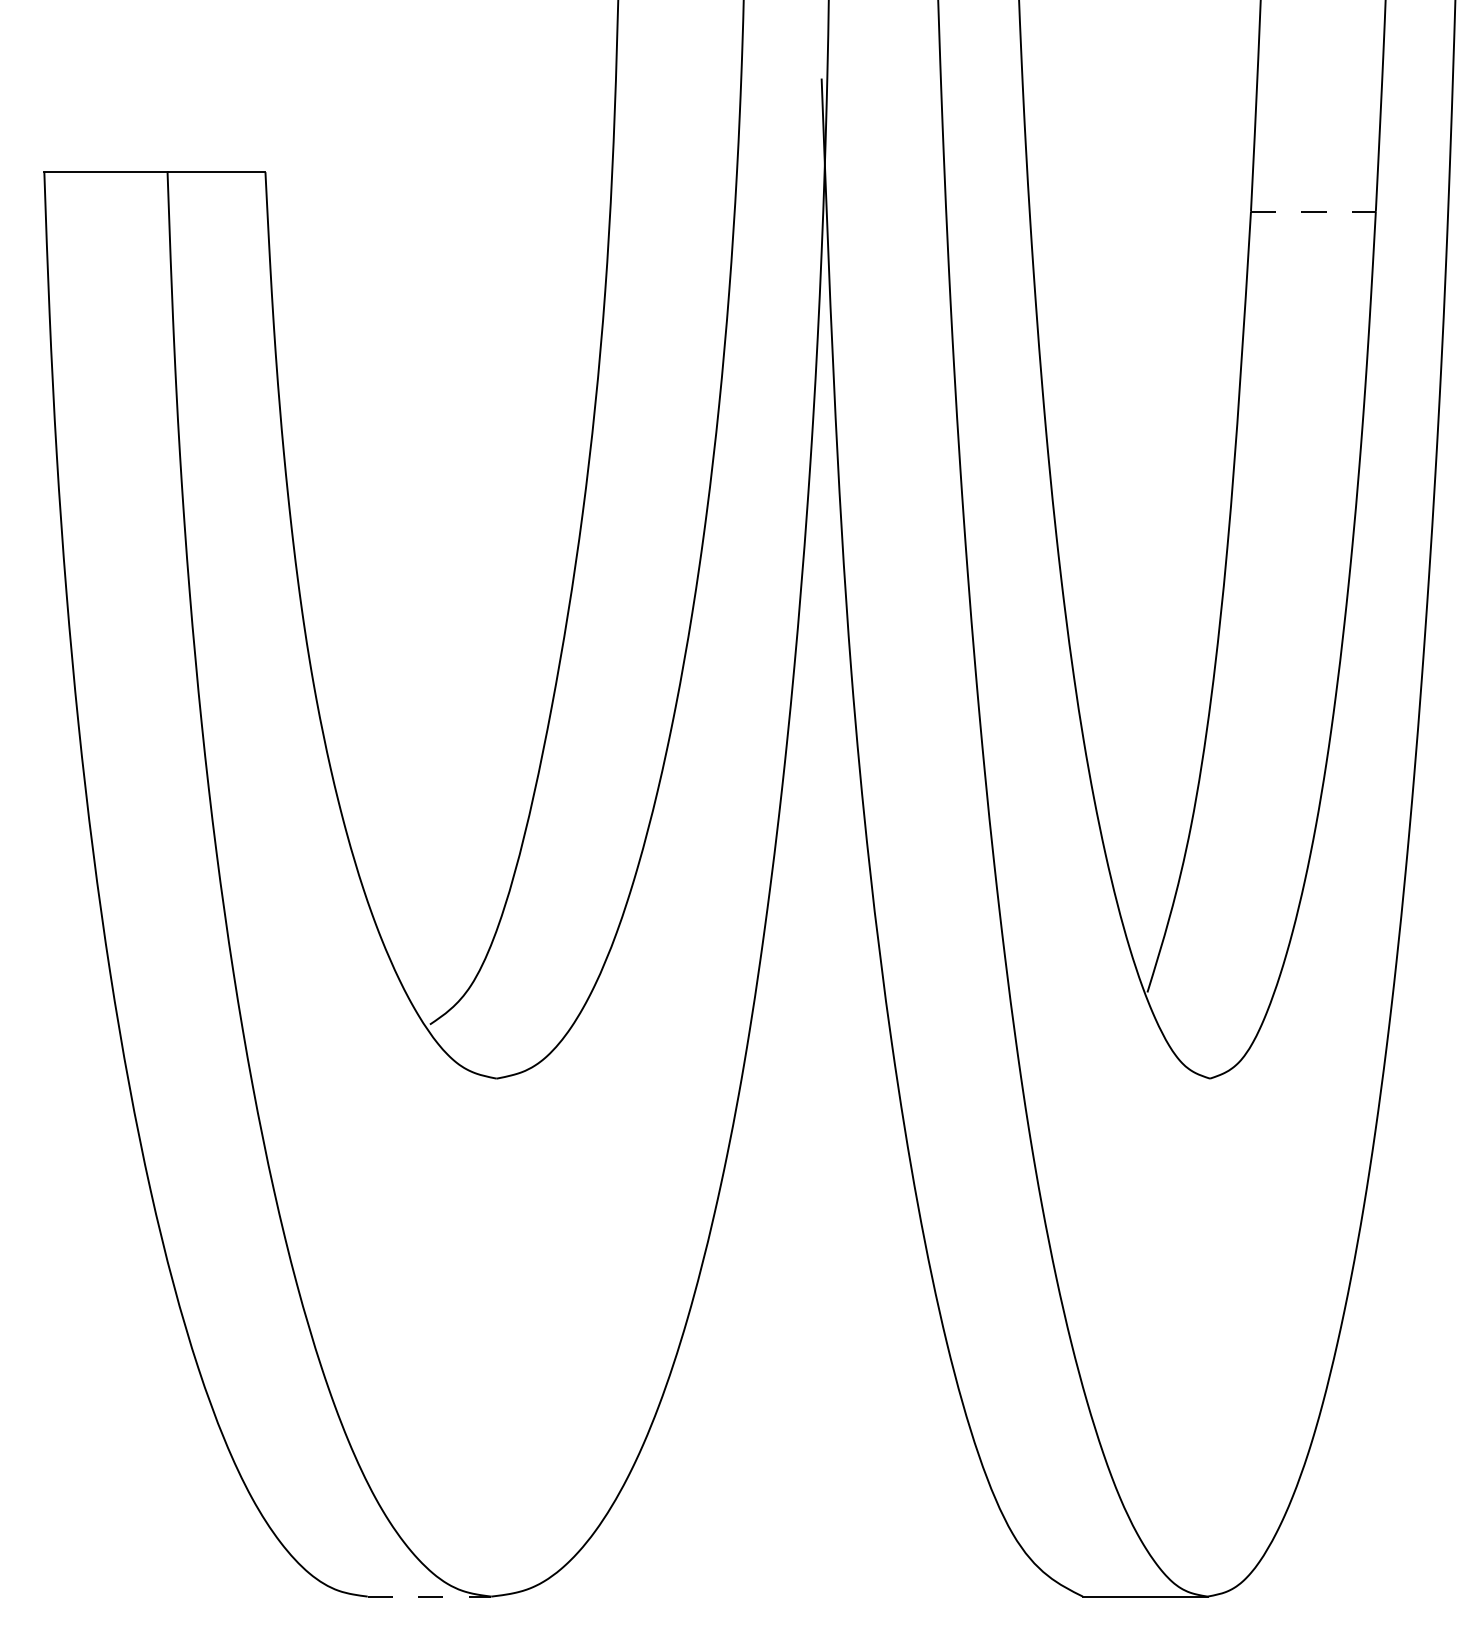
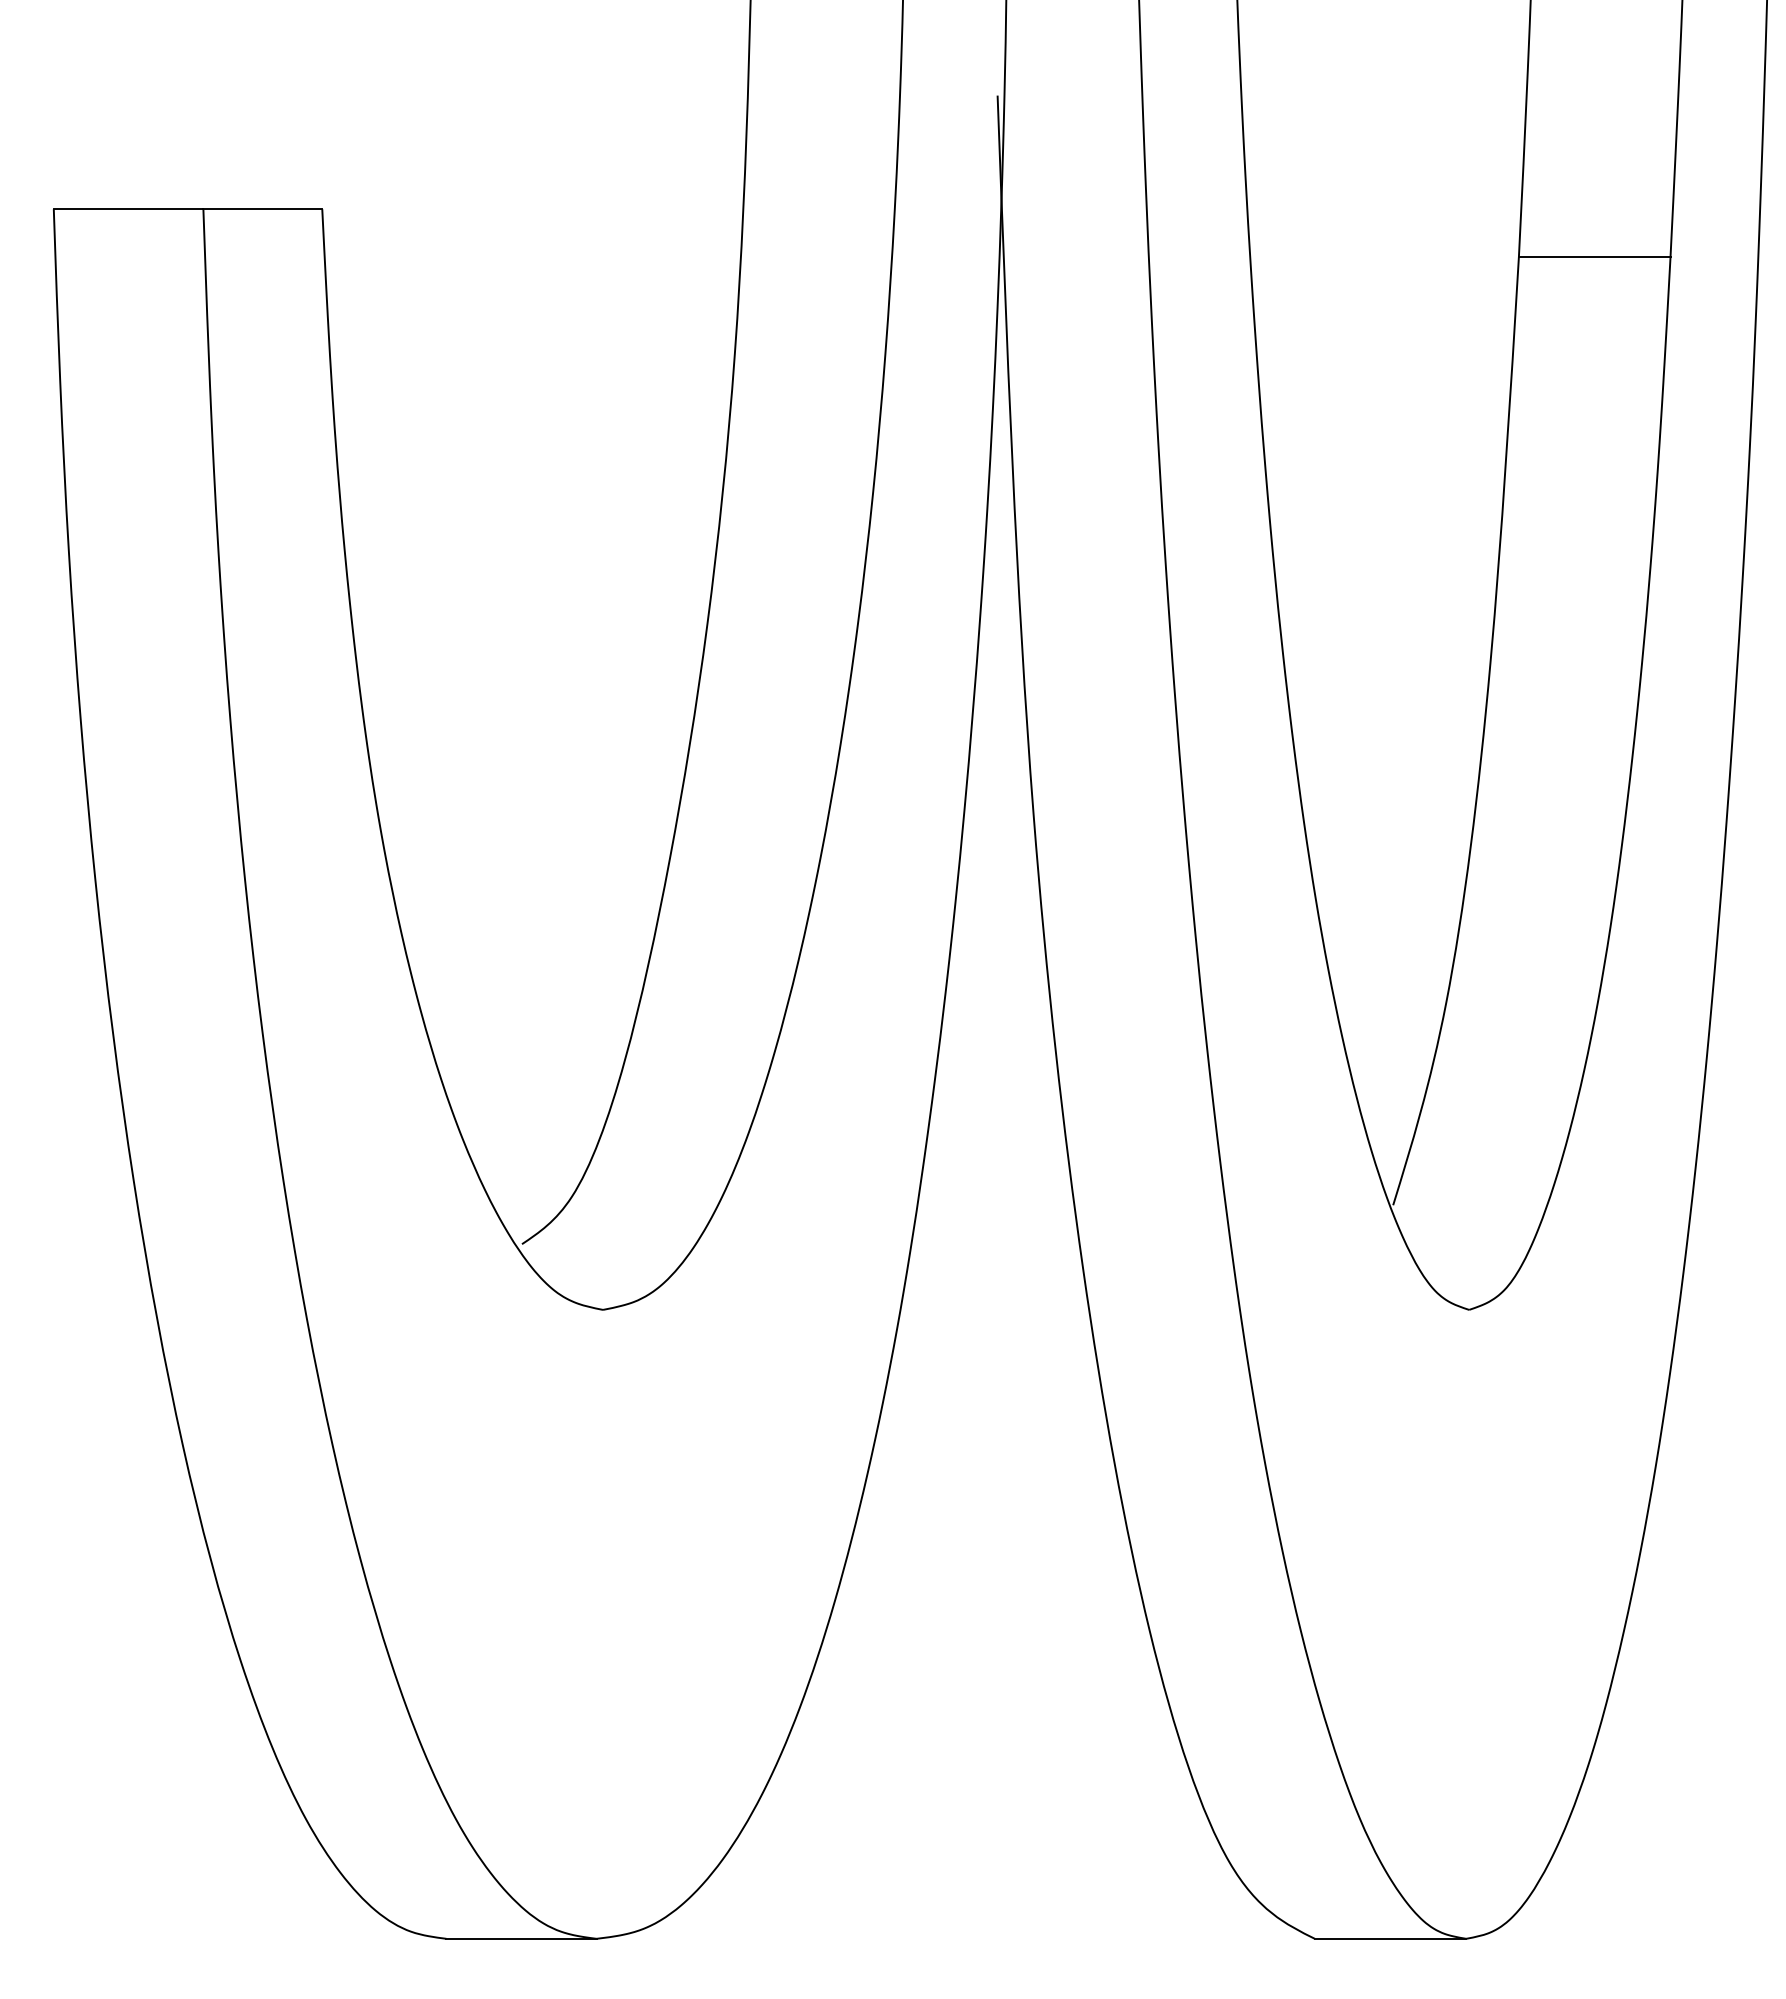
line: (1313, 211) -> (1594, 257), dashed -> solid
line: (429, 1596) -> (521, 1938), dashed -> solid

